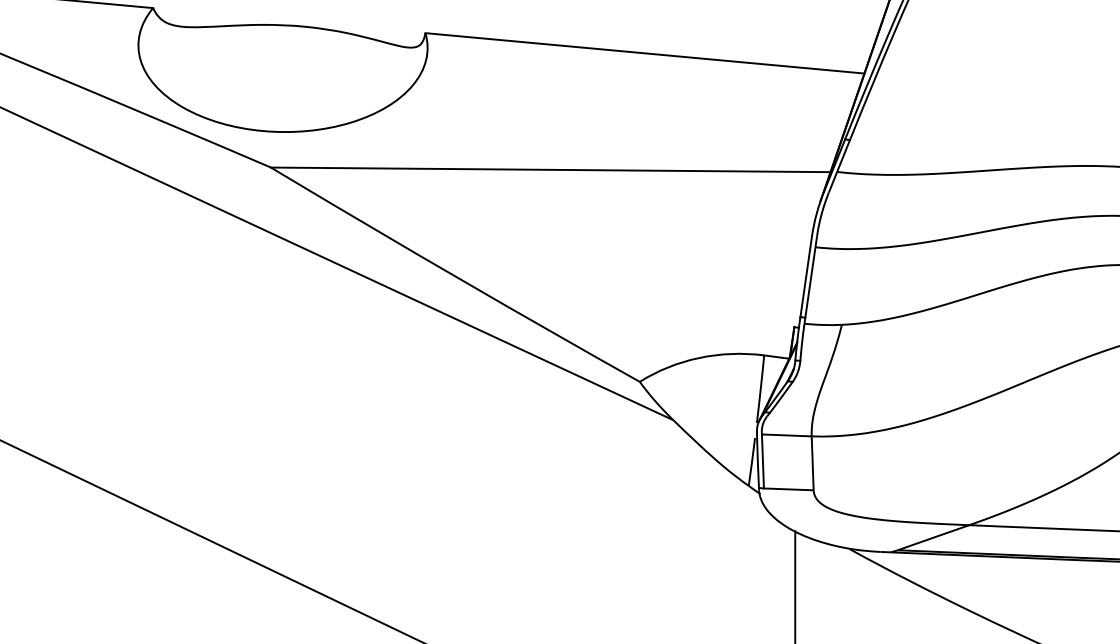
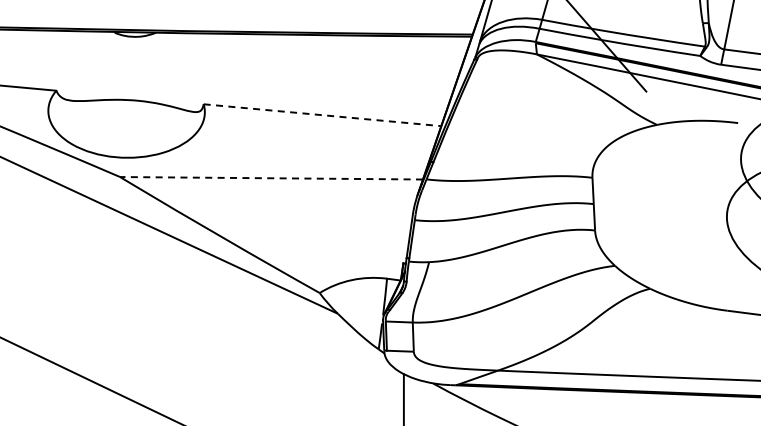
line: (644, 53) -> (322, 115), solid -> dashed
line: (550, 170) -> (271, 178), solid -> dashed

